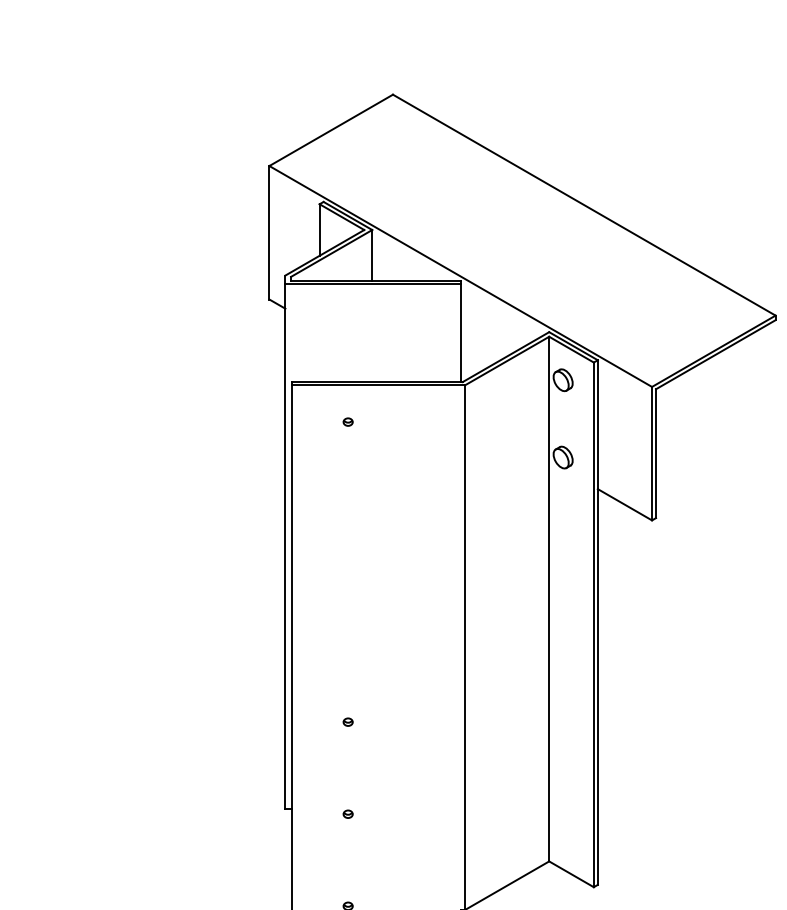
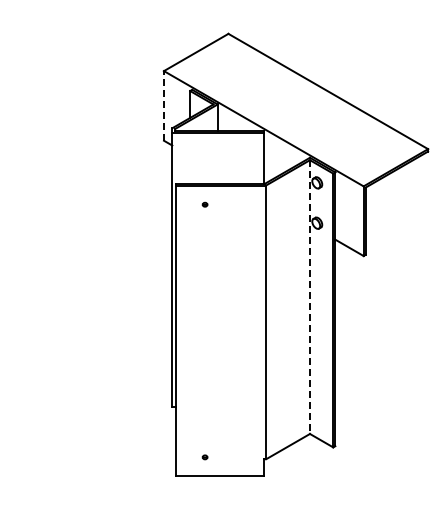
line: (268, 231) -> (163, 105), solid -> dashed
line: (548, 599) -> (309, 297), solid -> dashed
part: (347, 722) -> (204, 361), removed
part: (347, 814) -> (204, 409), removed

